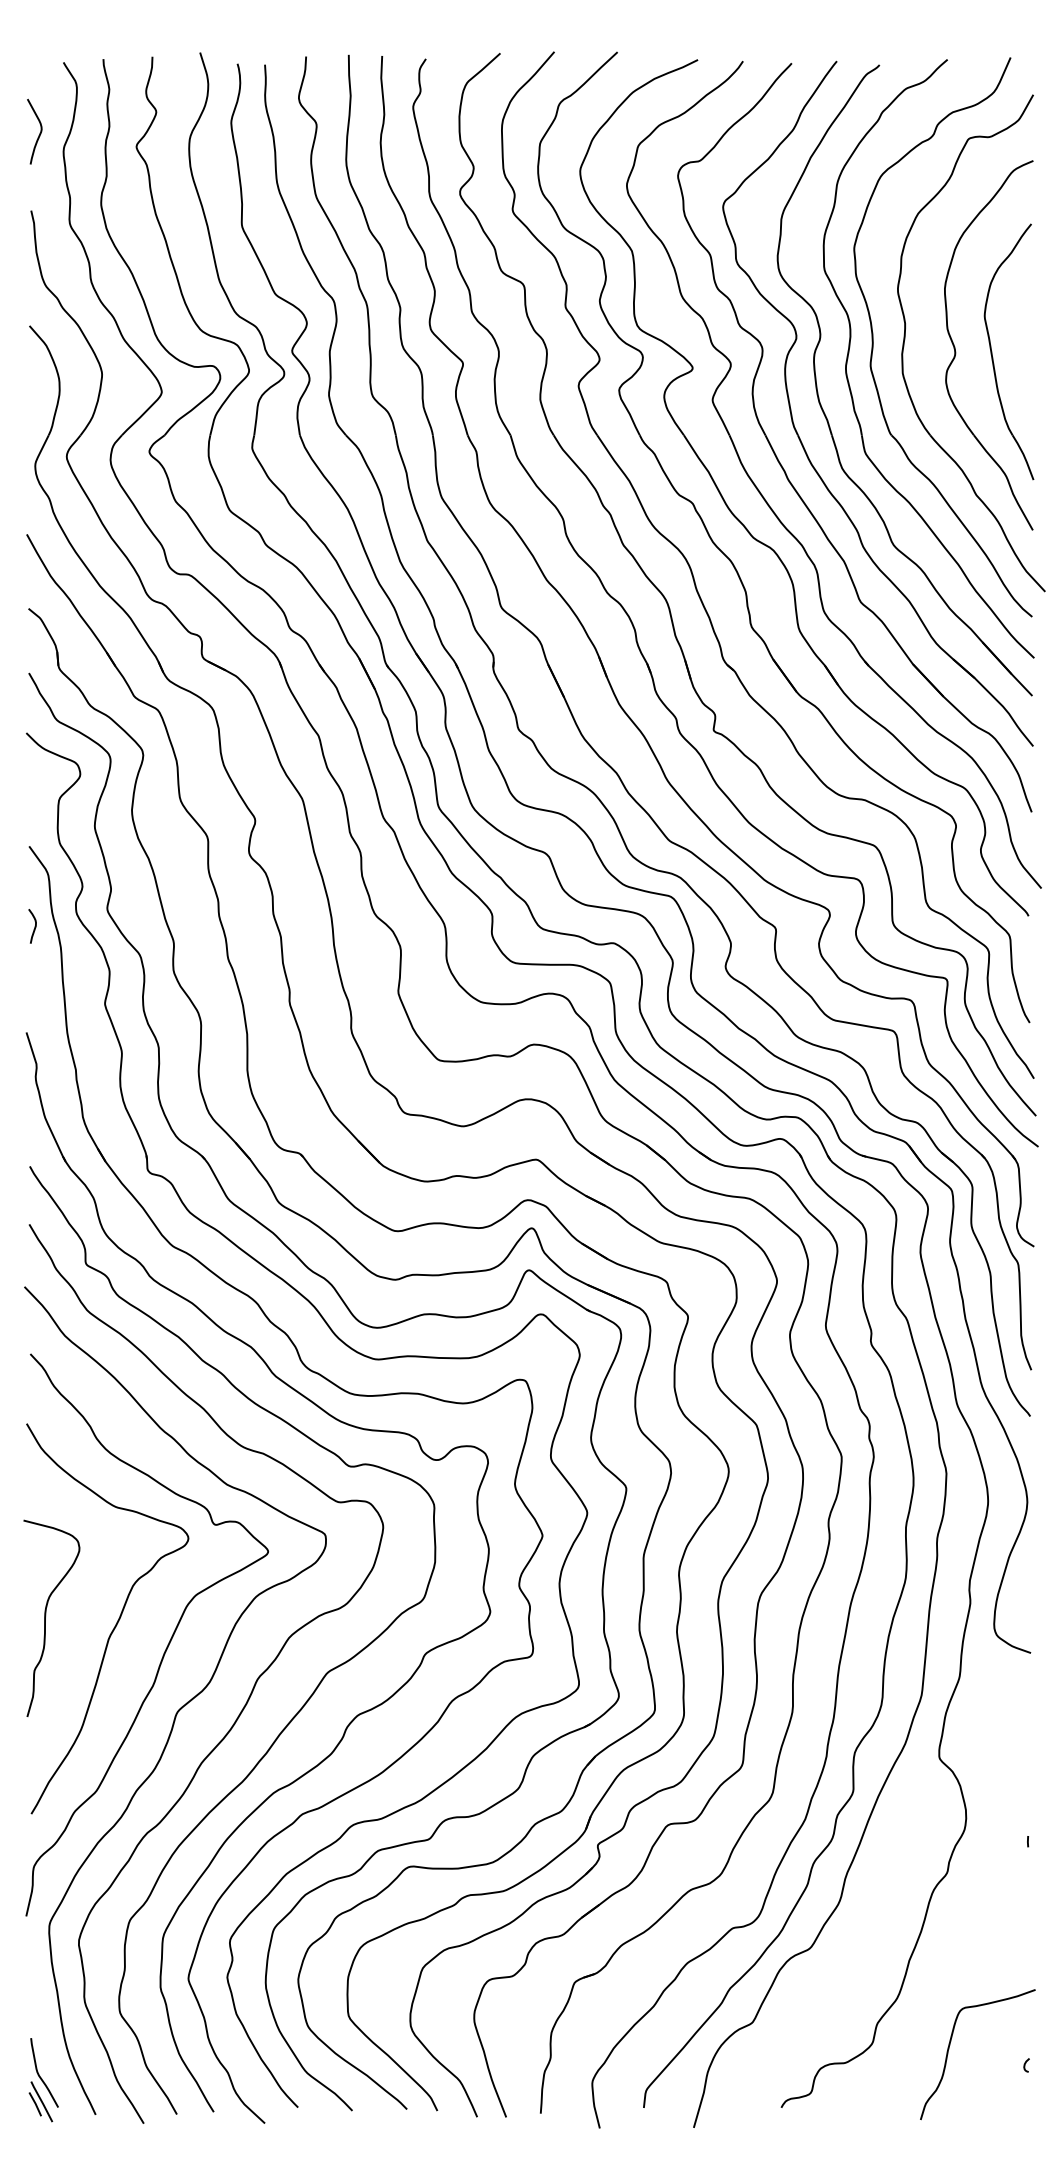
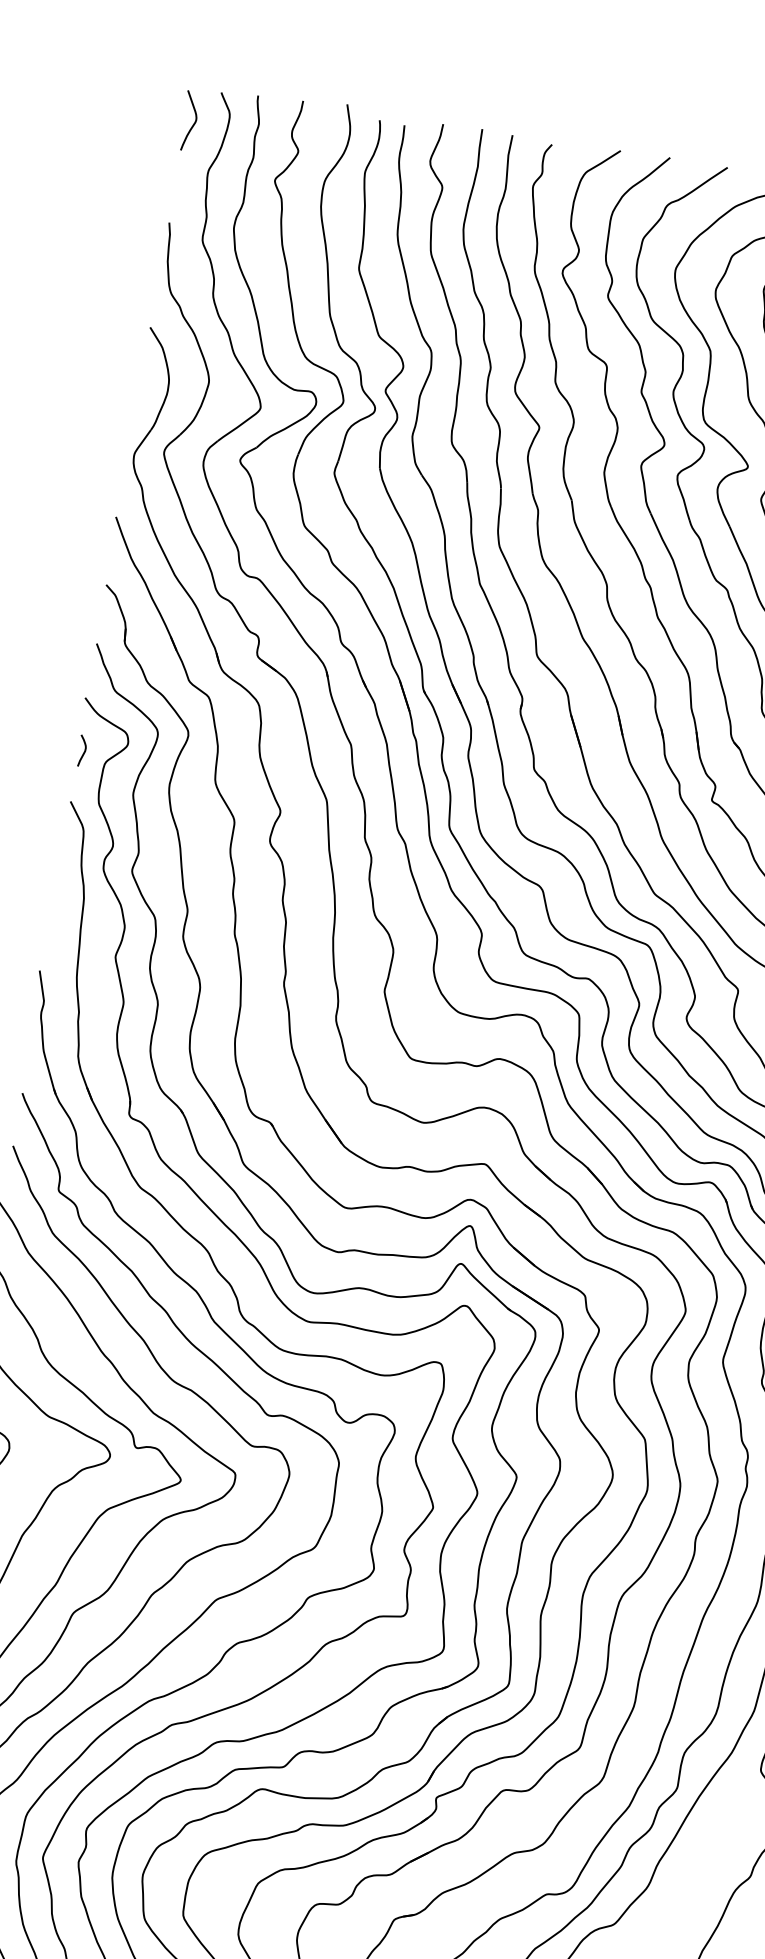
curve: (39, 133) -> (193, 123), moved
curve: (34, 926) -> (83, 751), moved

